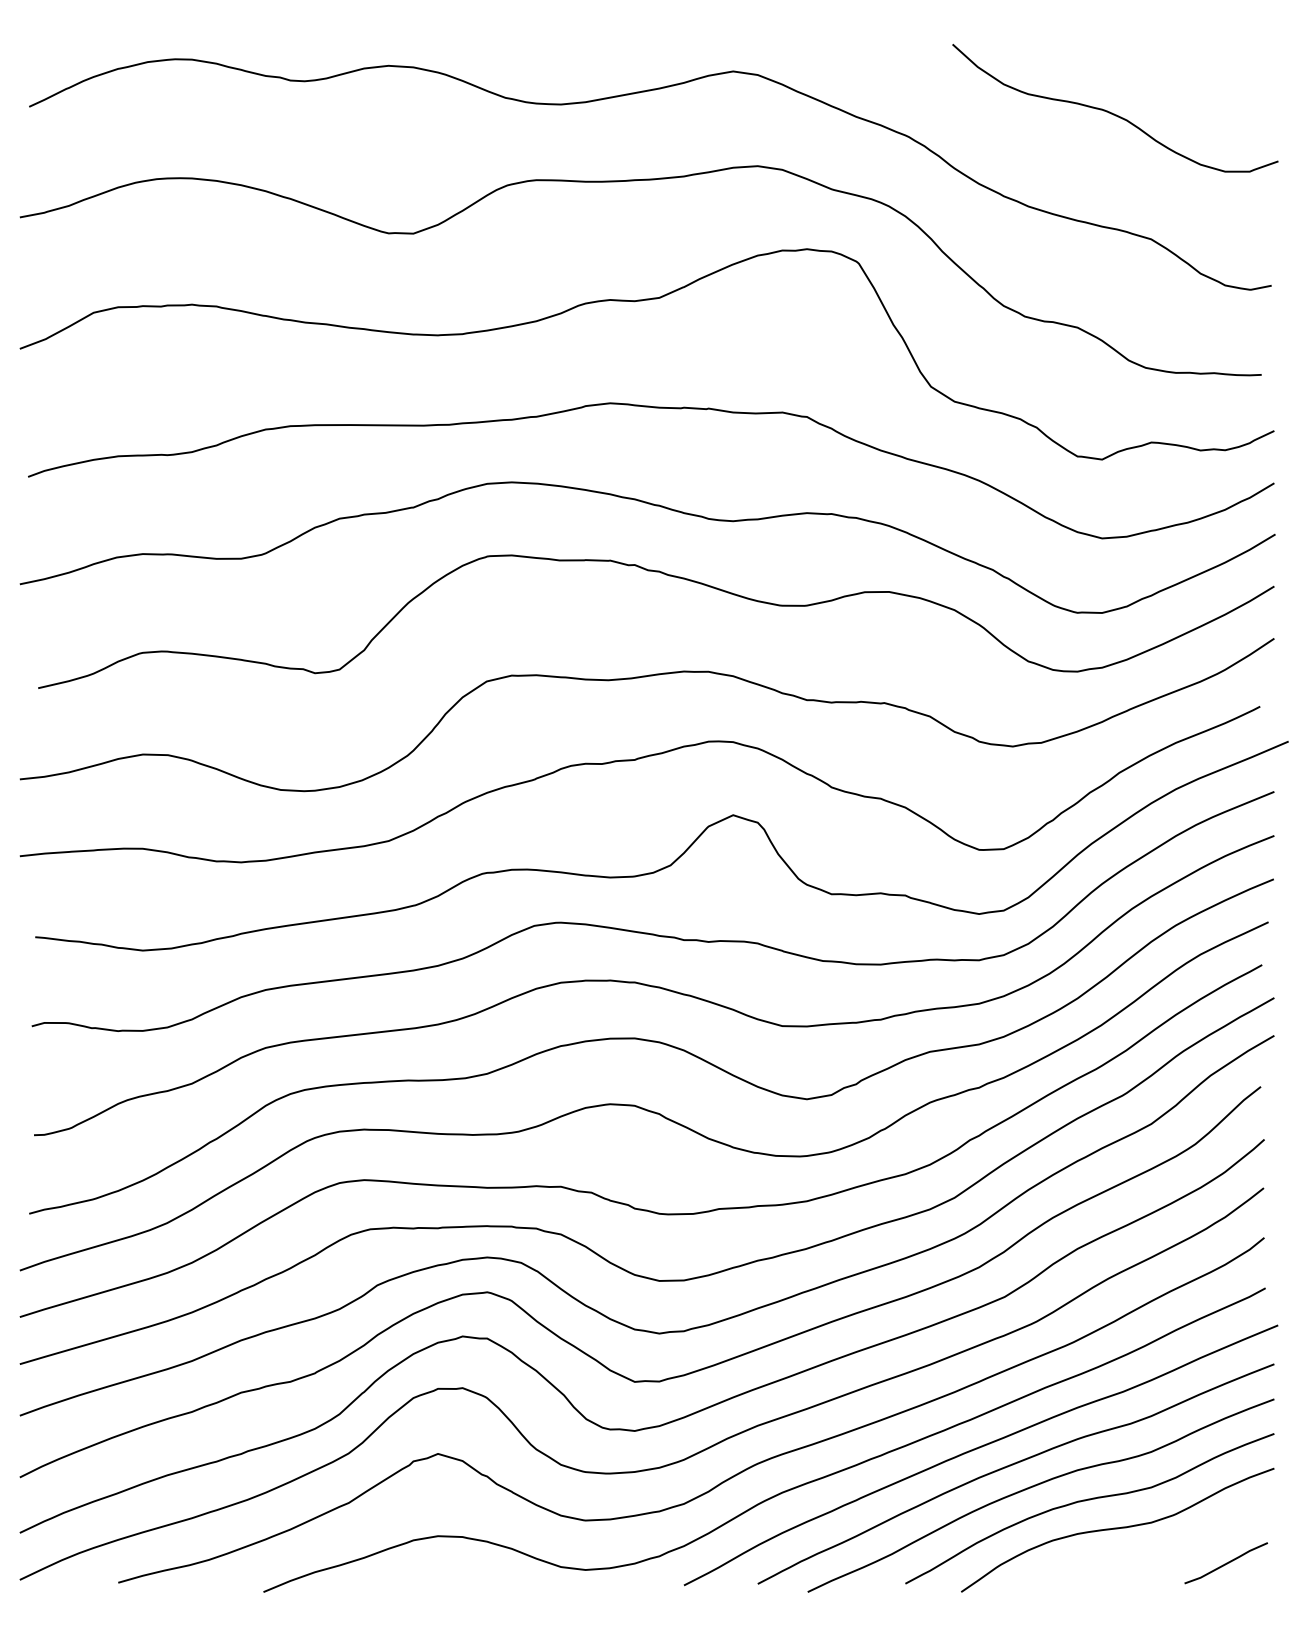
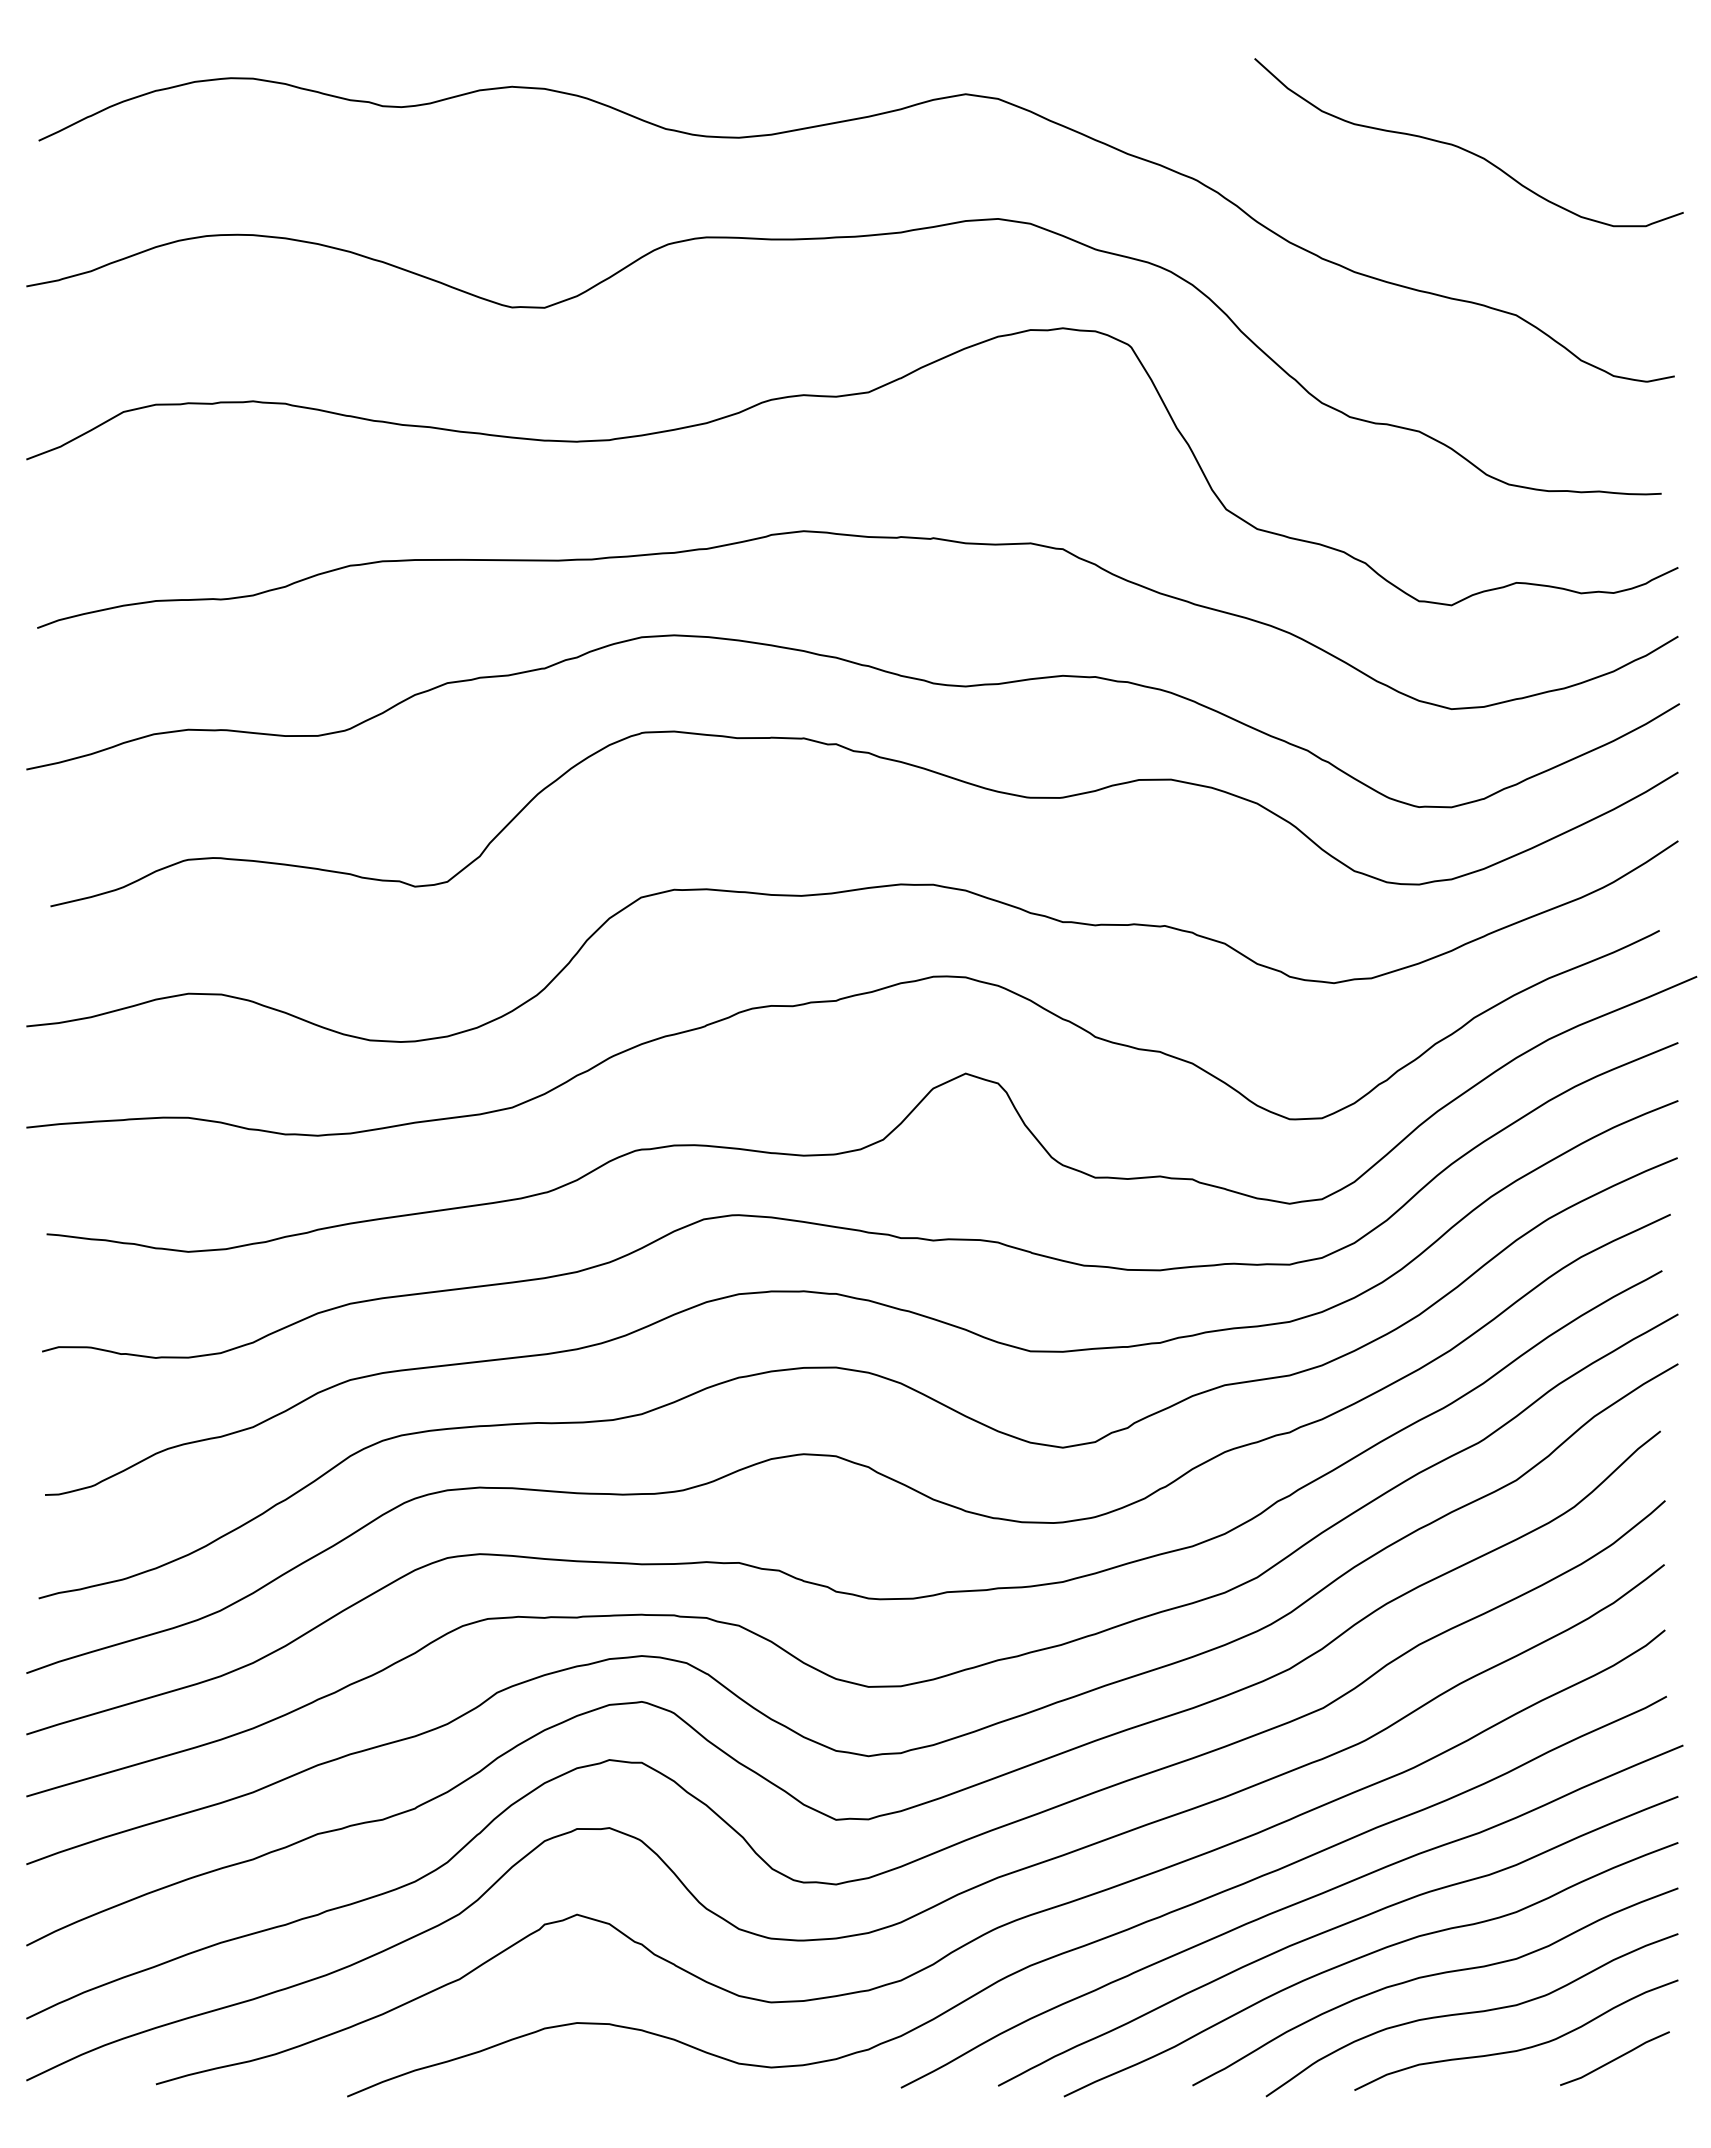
curve: (1155, 1555) -> (1521, 2048), added

